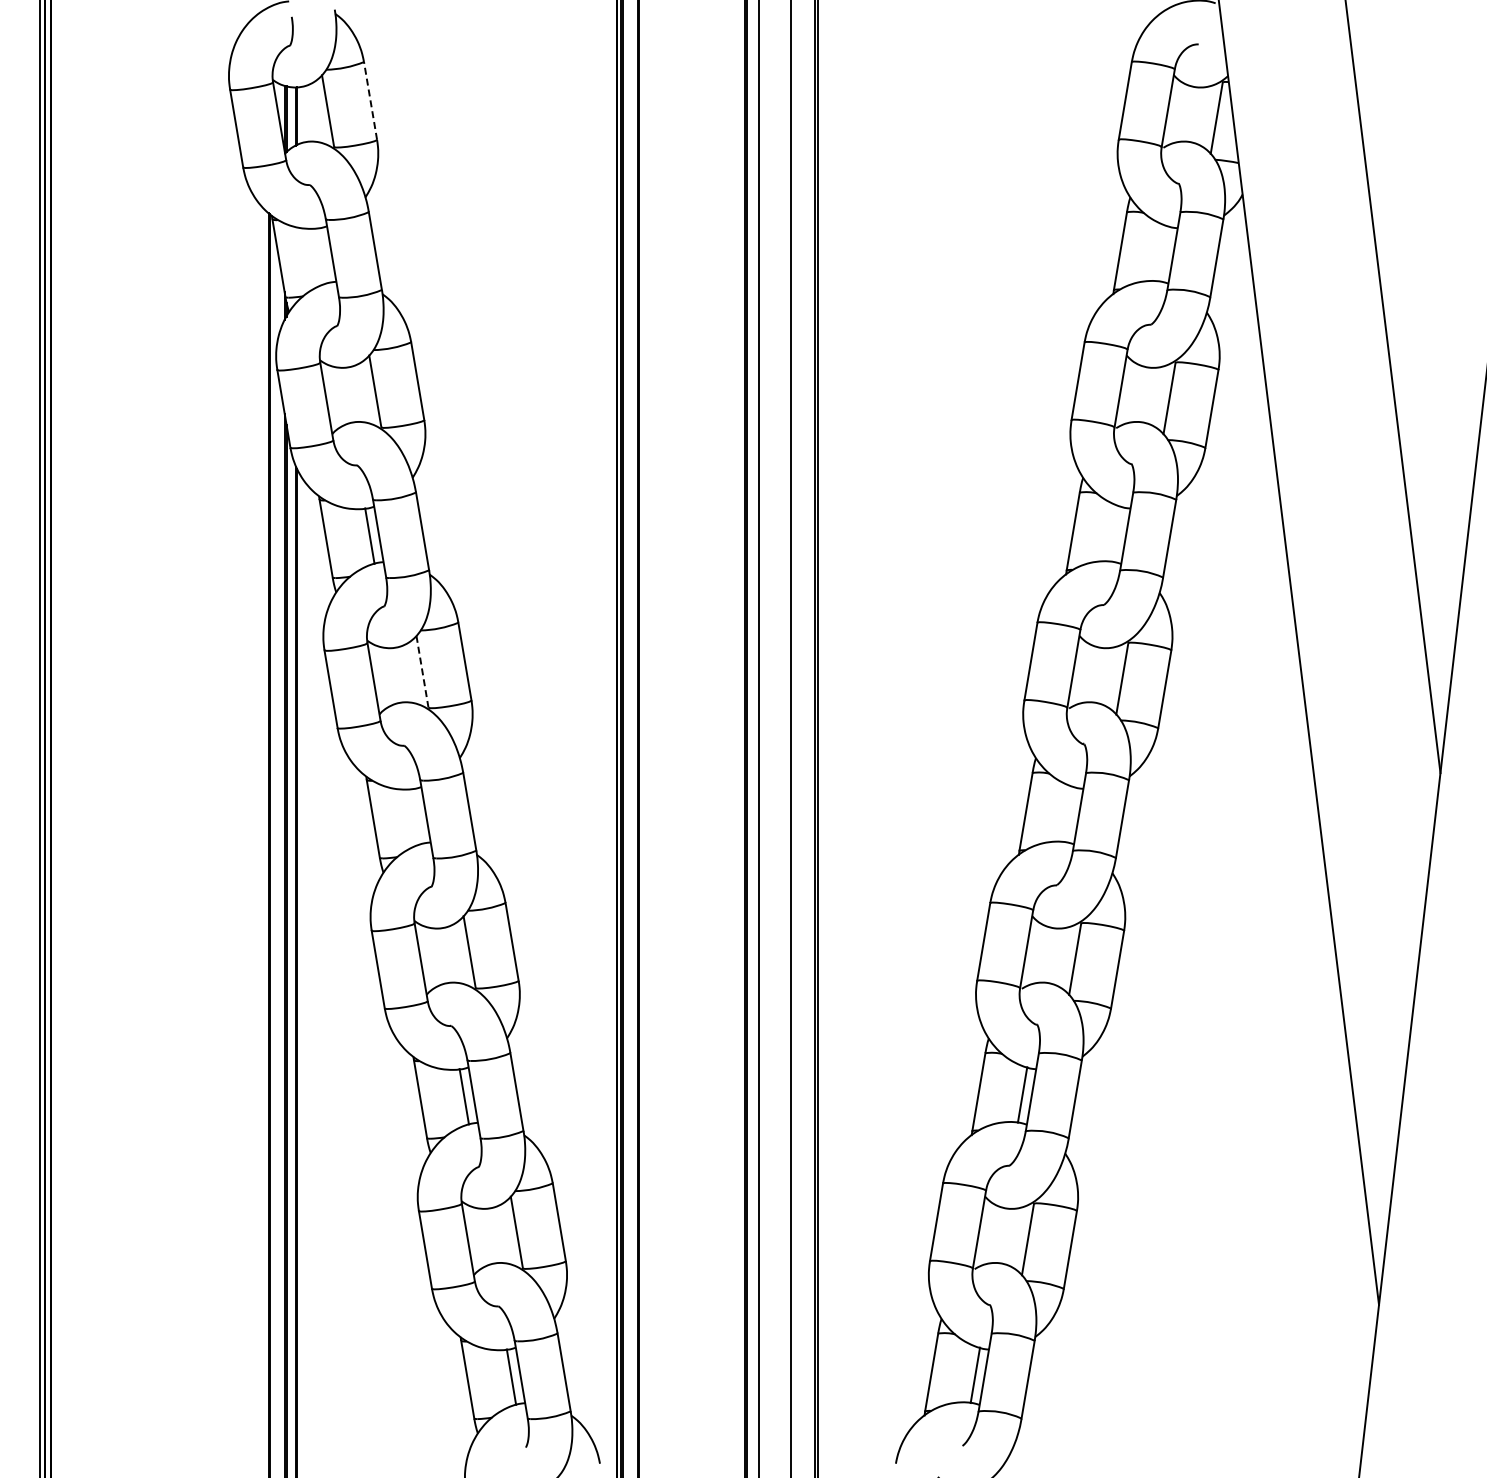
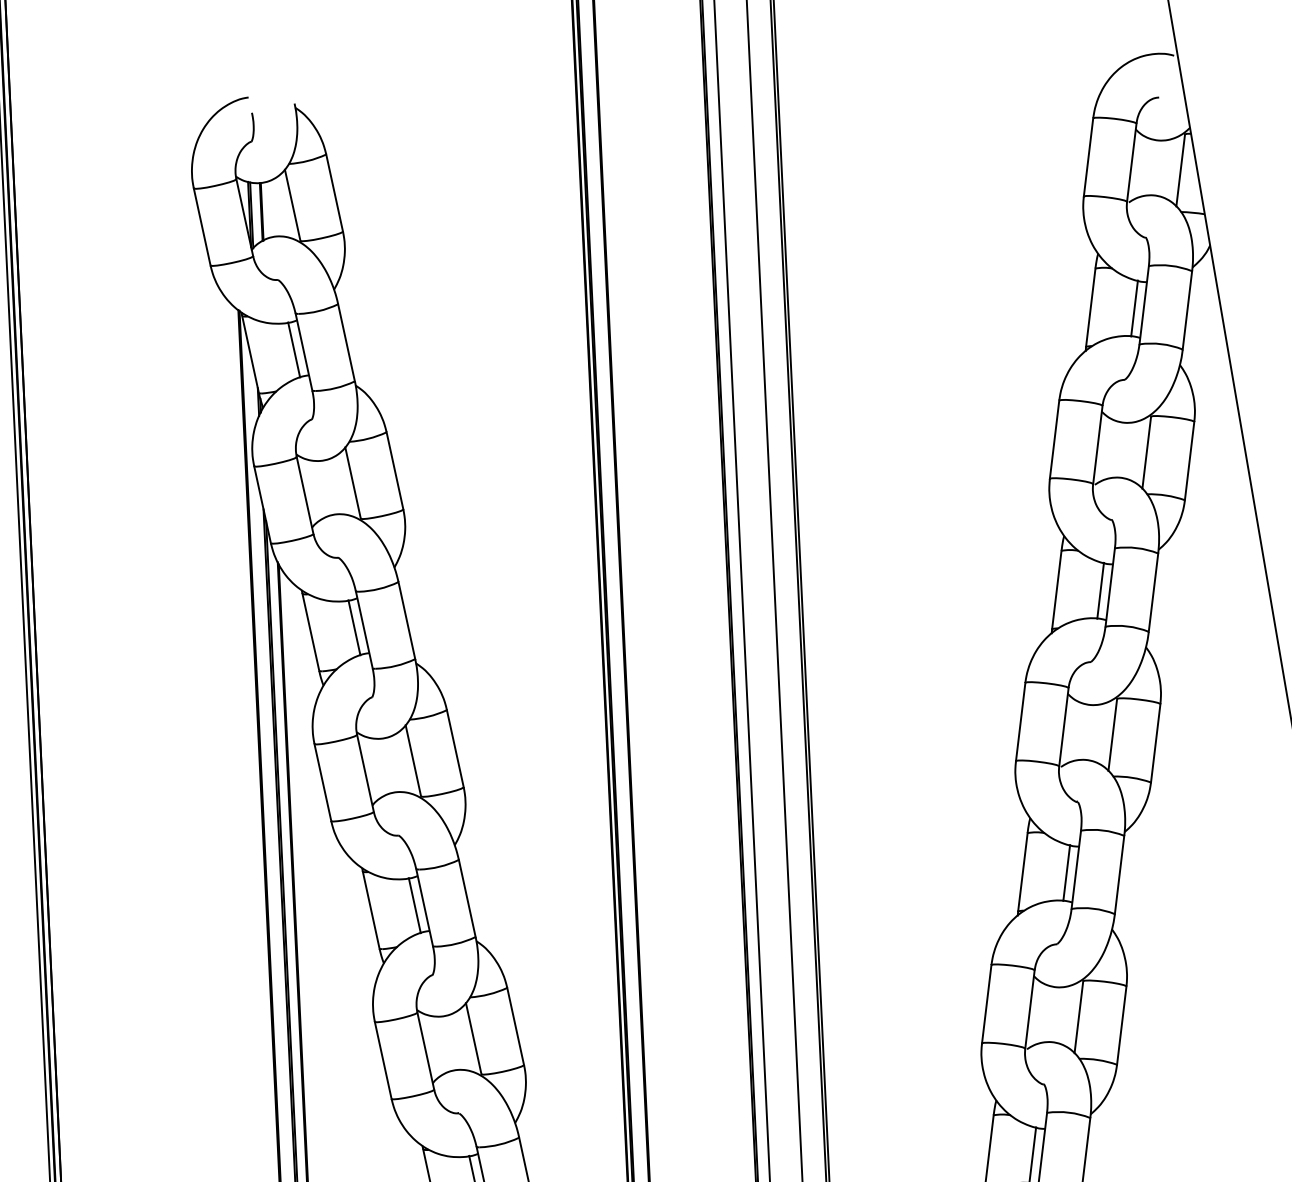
line: (370, 100) -> (334, 192), dashed -> solid
line: (1163, 253) -> (1133, 308), added
line: (322, 255) -> (293, 349), added
line: (1116, 534) -> (1100, 591), added
line: (422, 672) -> (413, 761), dashed -> solid
line: (1069, 814) -> (1066, 872), added
line: (416, 816) -> (414, 905), added

